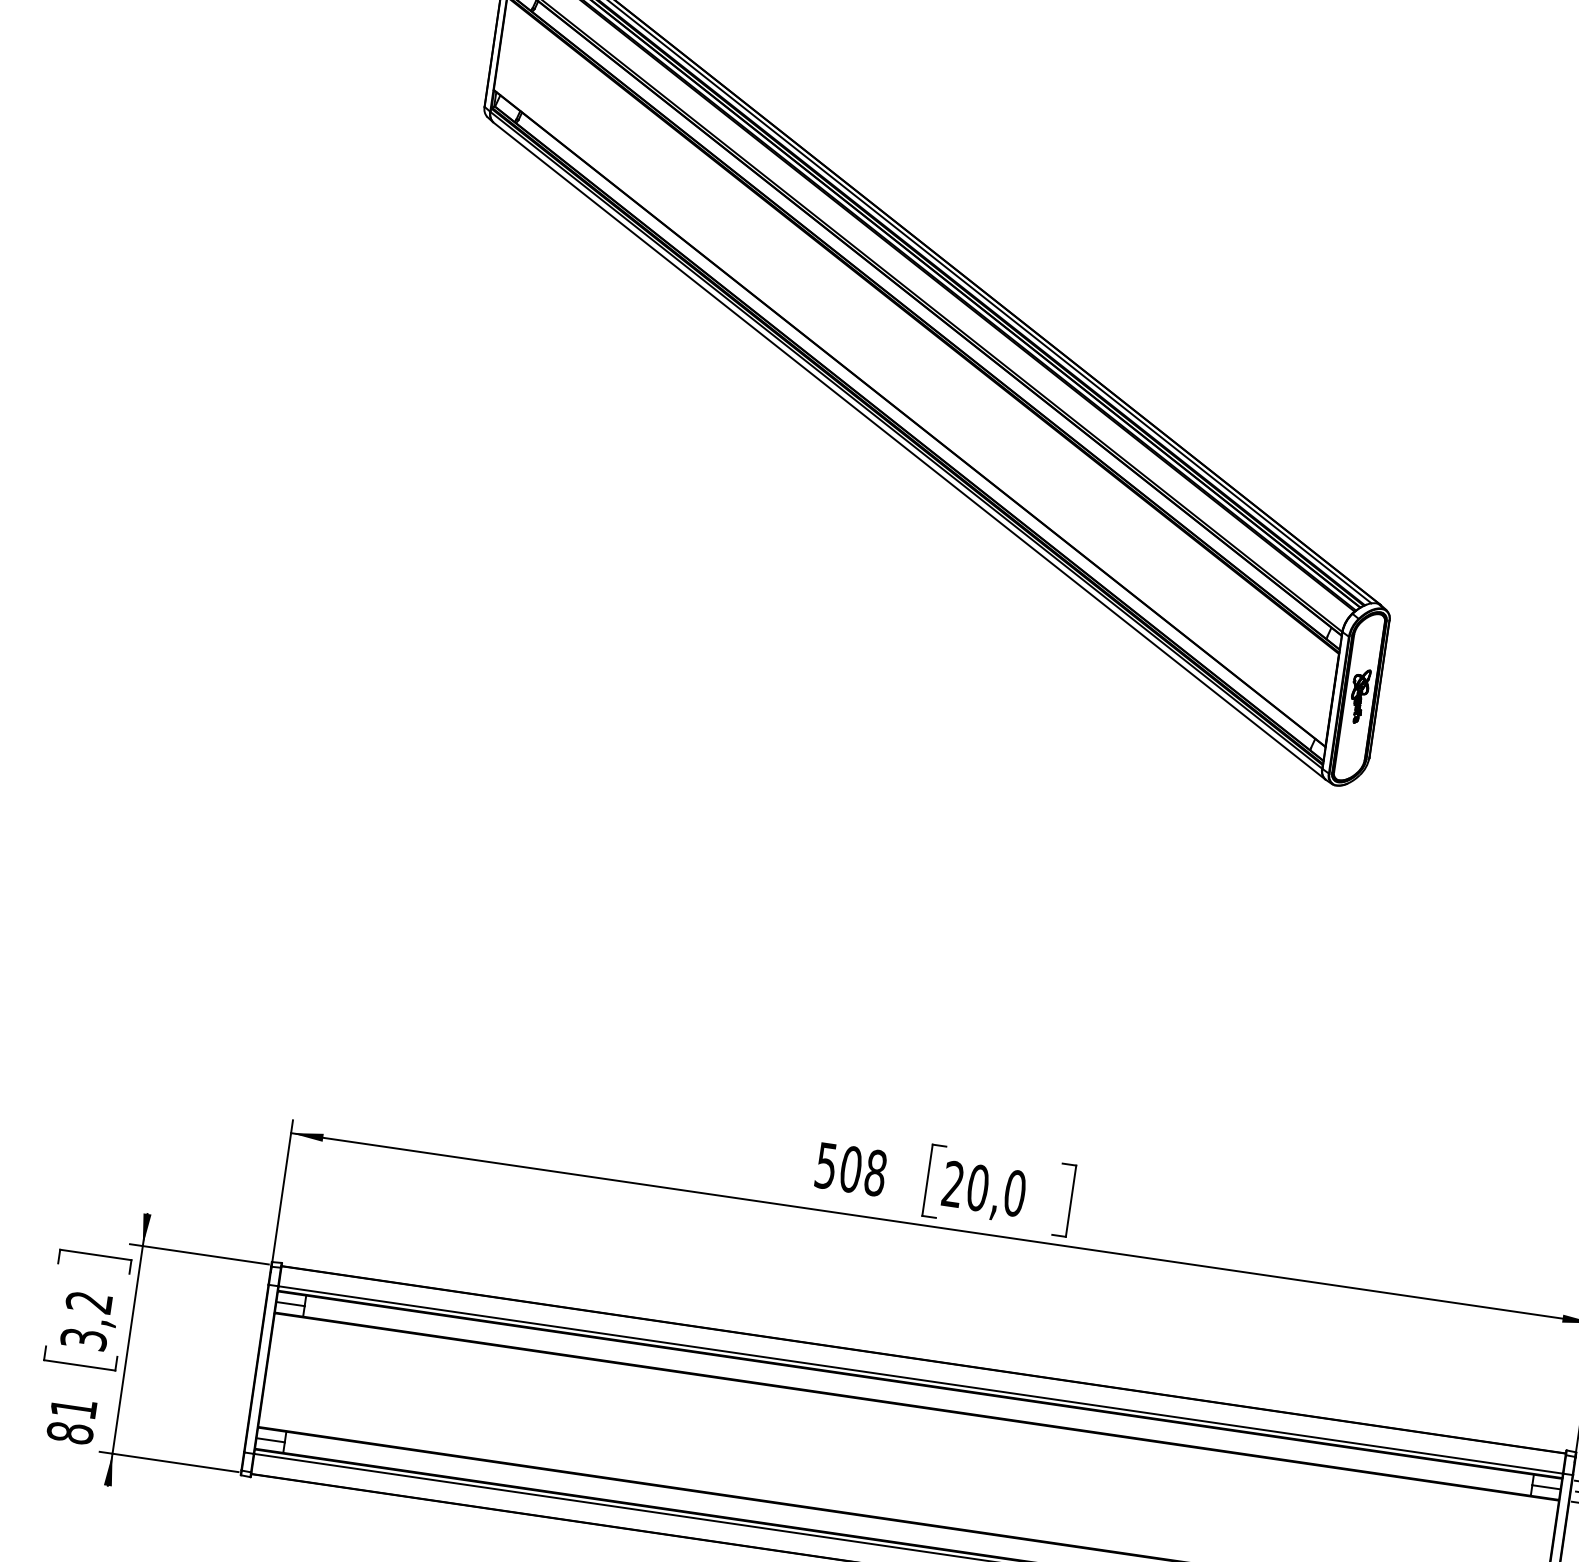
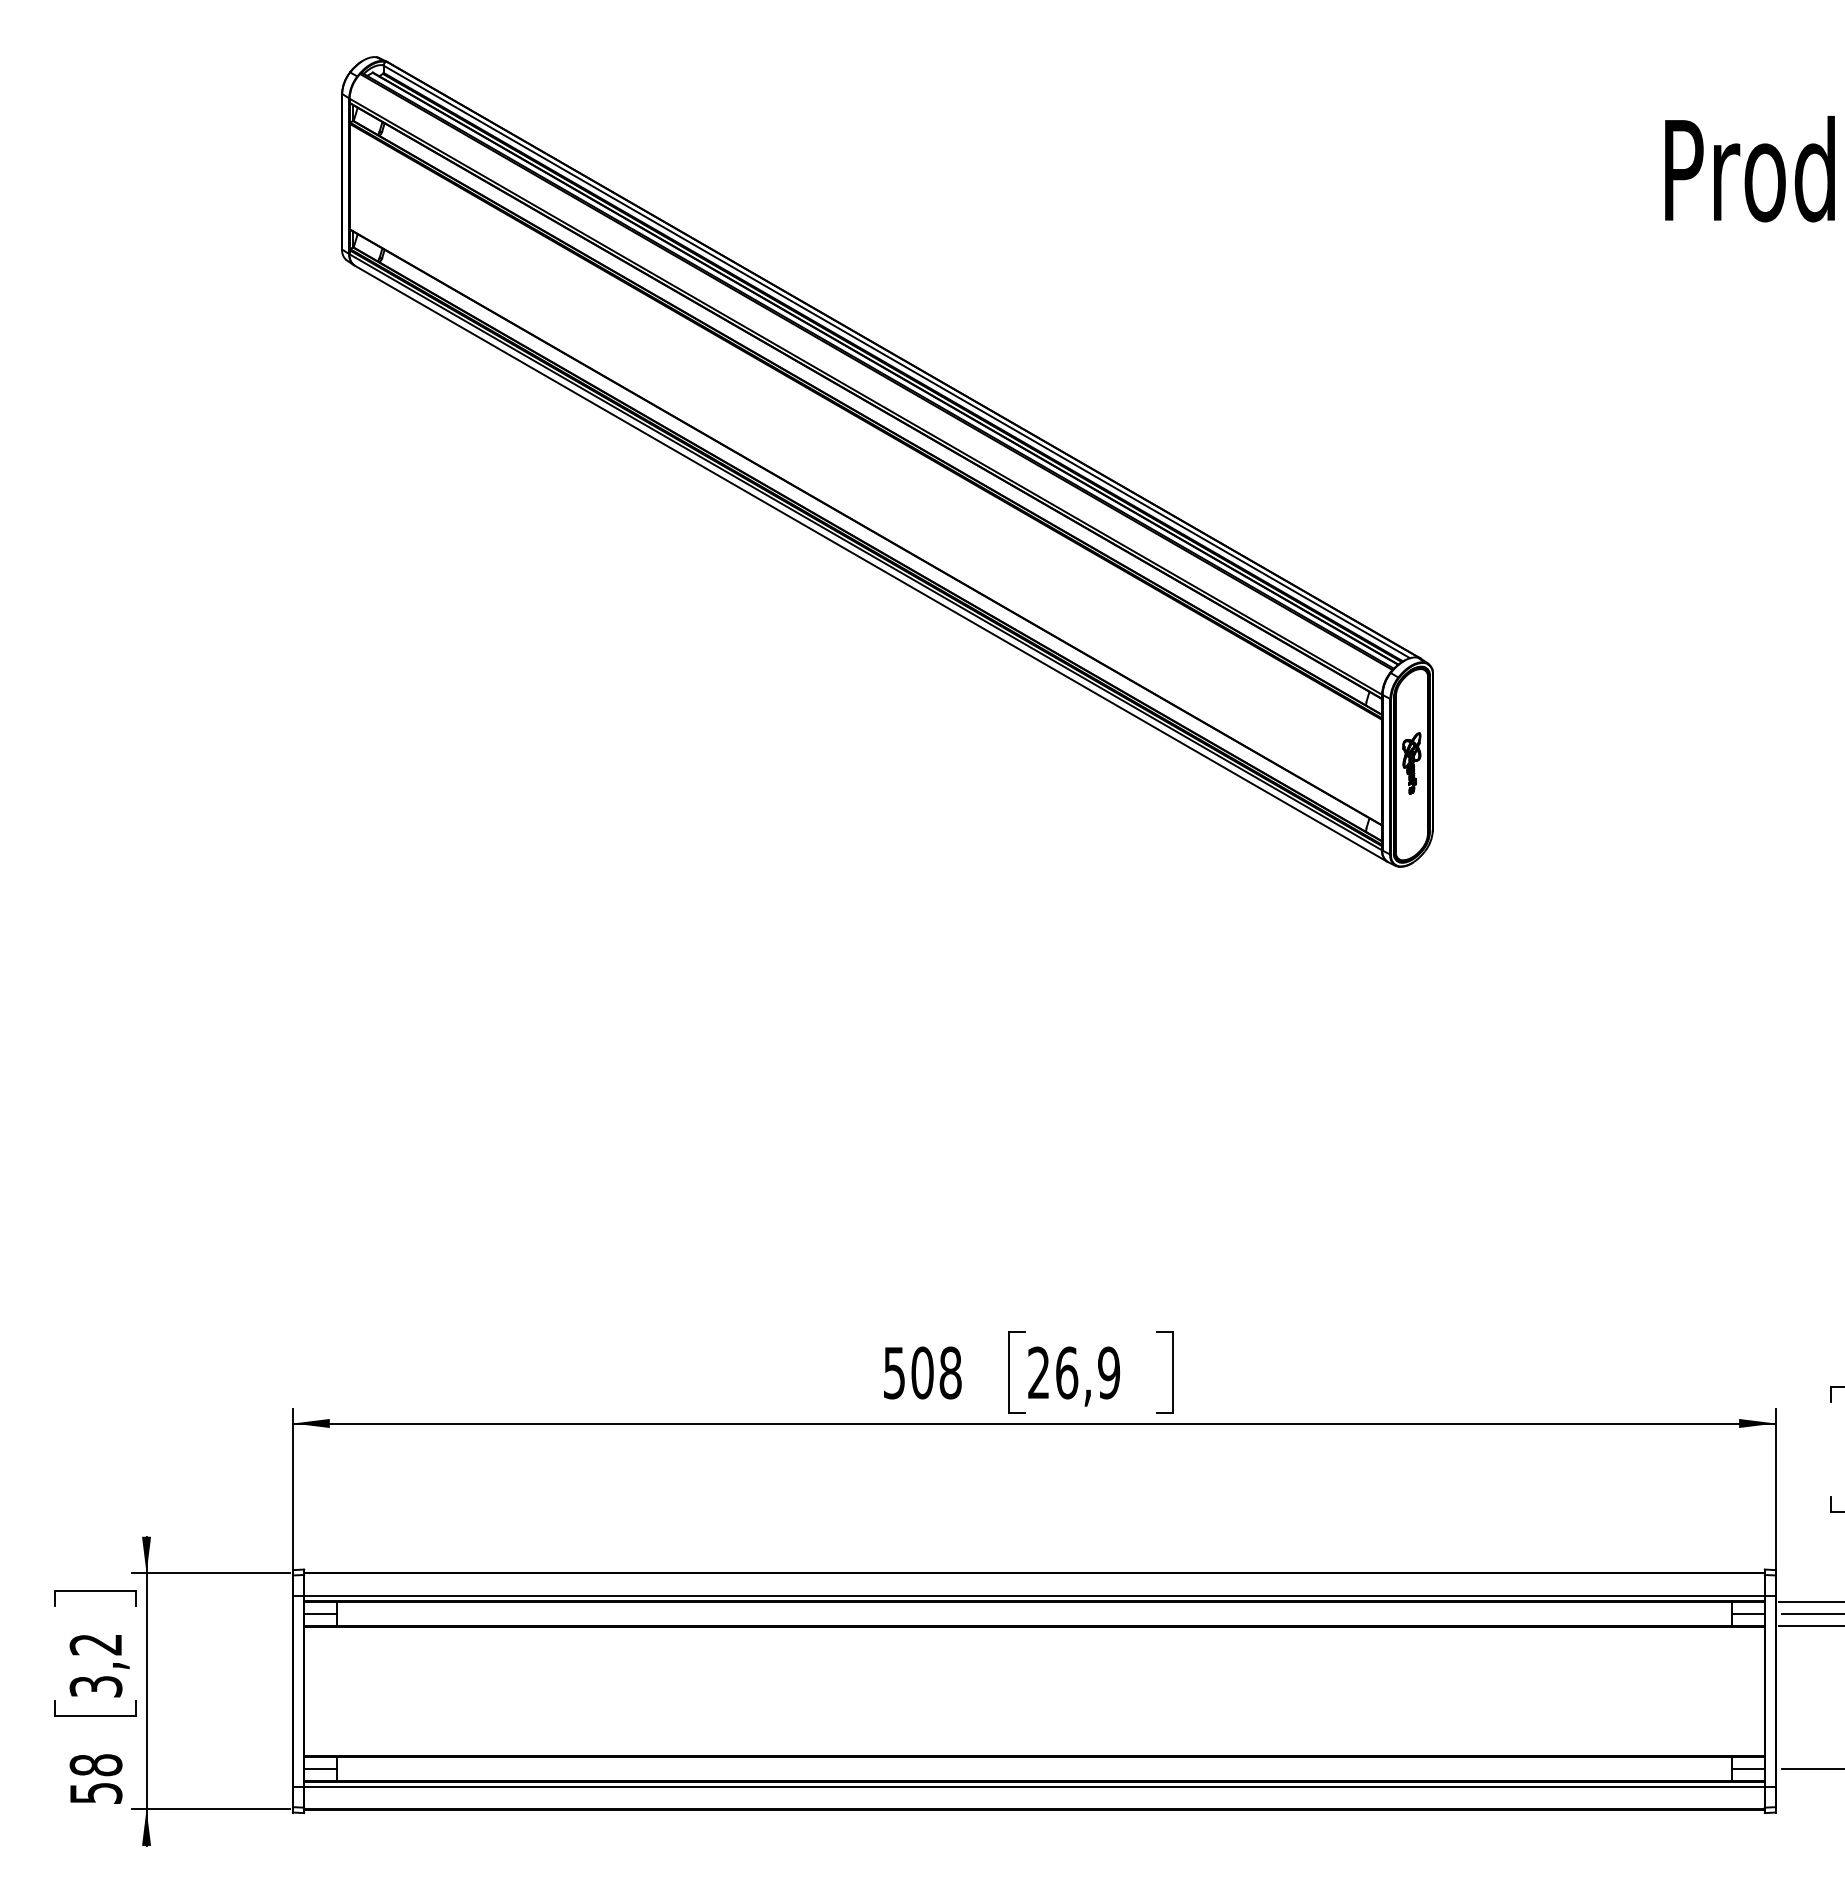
text: (997, 1190) -> (1088, 1372), 20,0 -> 26,9
text: (71, 1420) -> (95, 1779), 81 -> 58

